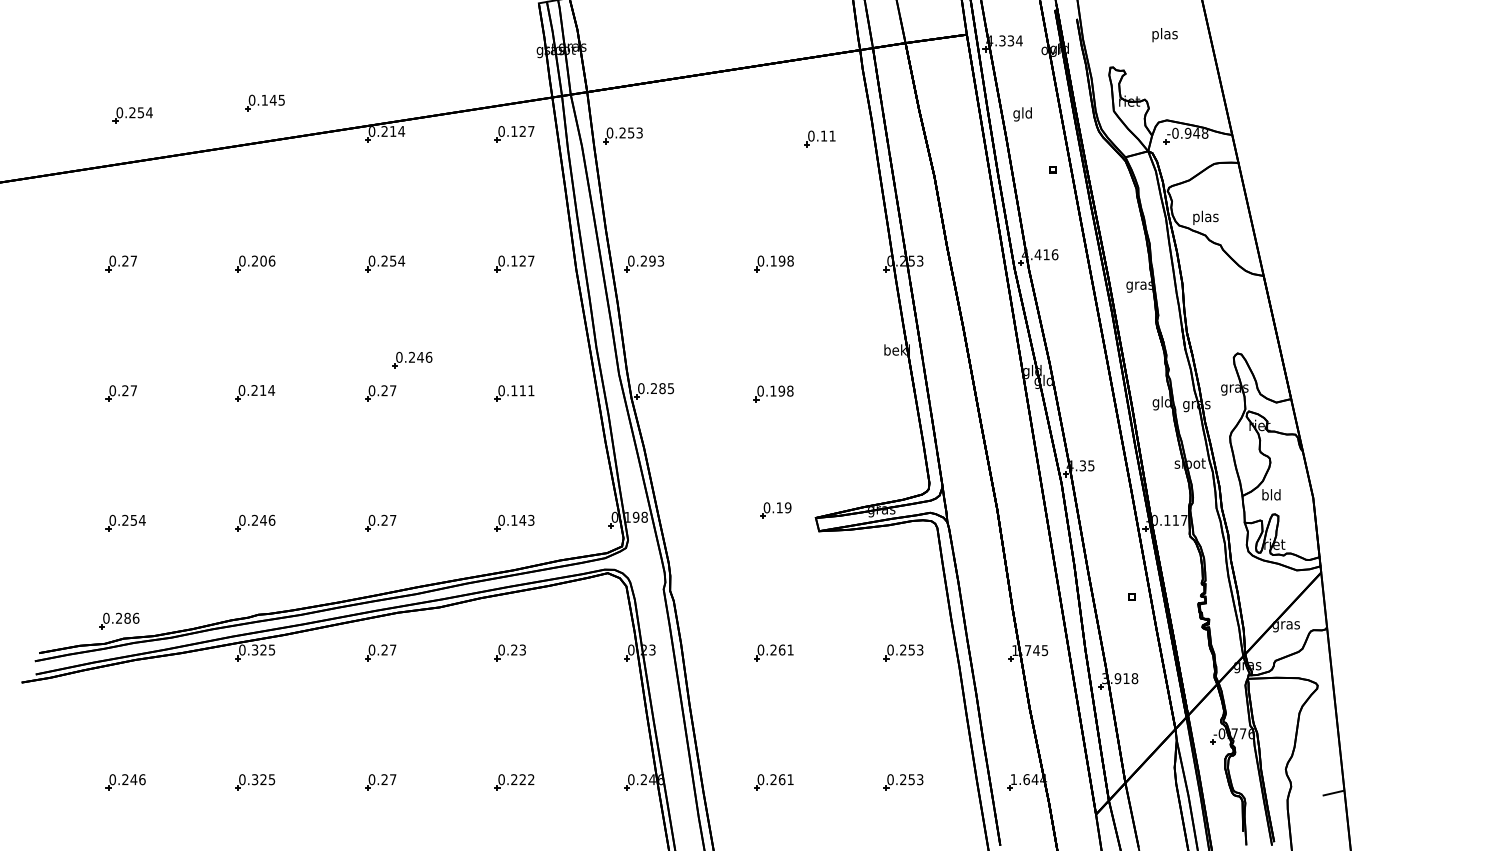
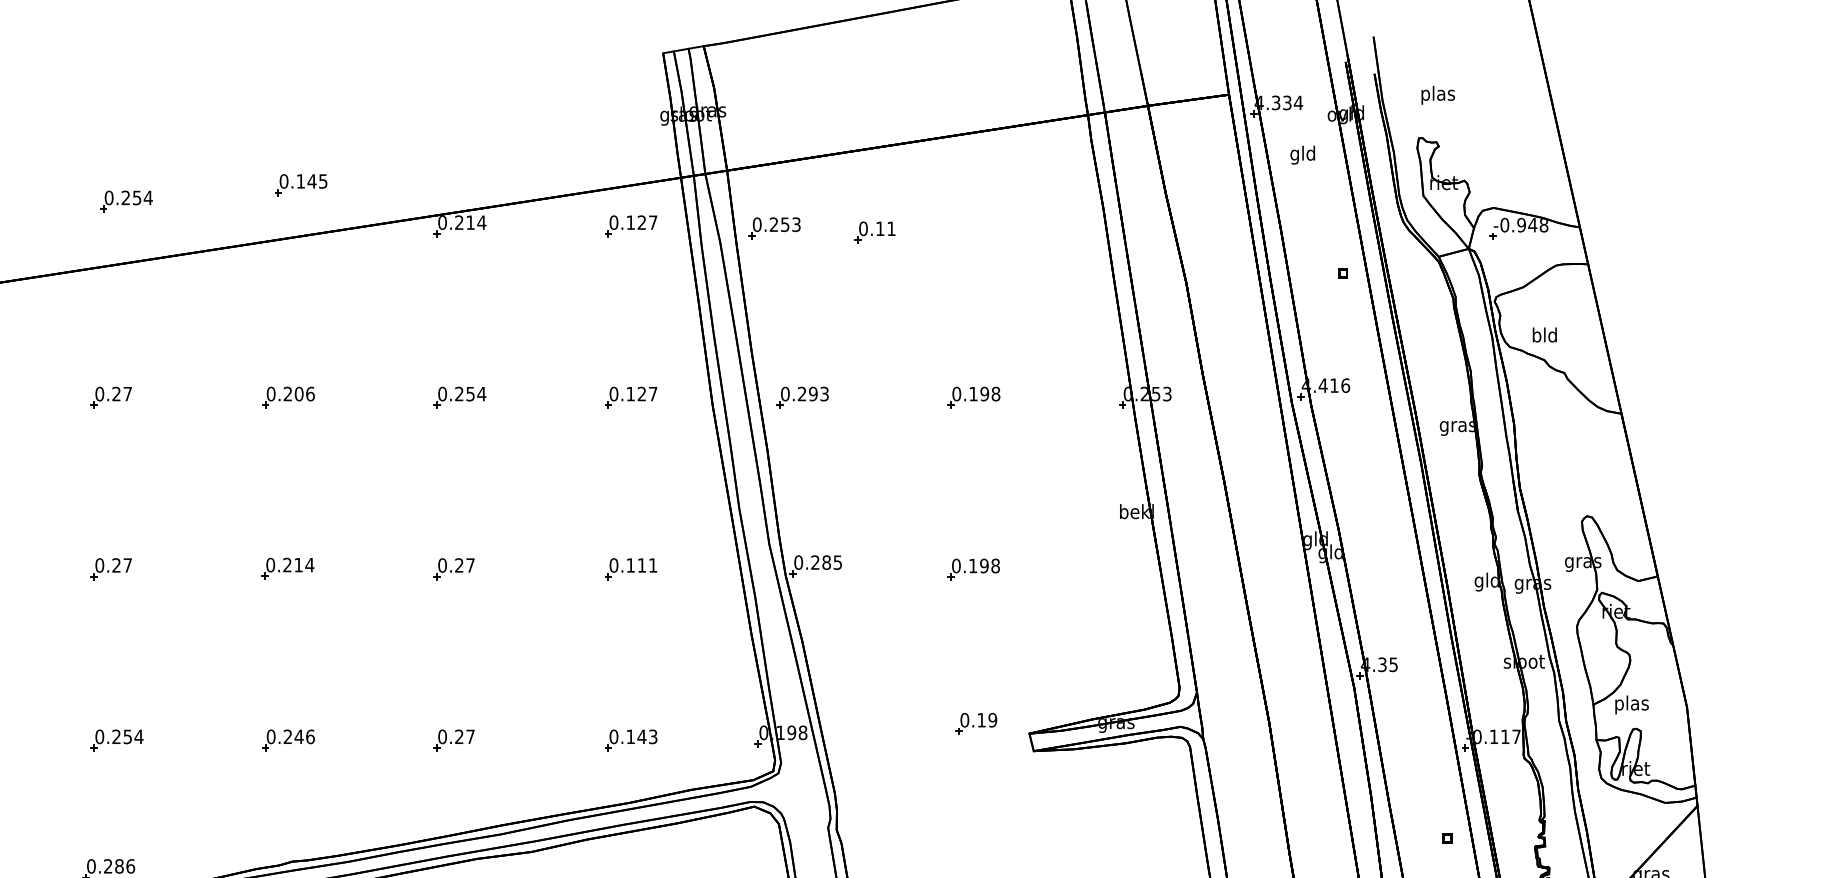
text: (1164, 35) -> (1437, 95), moved
text: (1022, 114) -> (1302, 155), moved
part: (819, 138) -> (874, 231), moved
text: (1205, 217) -> (1544, 336), plas -> bld
part: (412, 359) -> (496, 524), removed
text: (1271, 496) -> (1631, 705), bld -> plas

